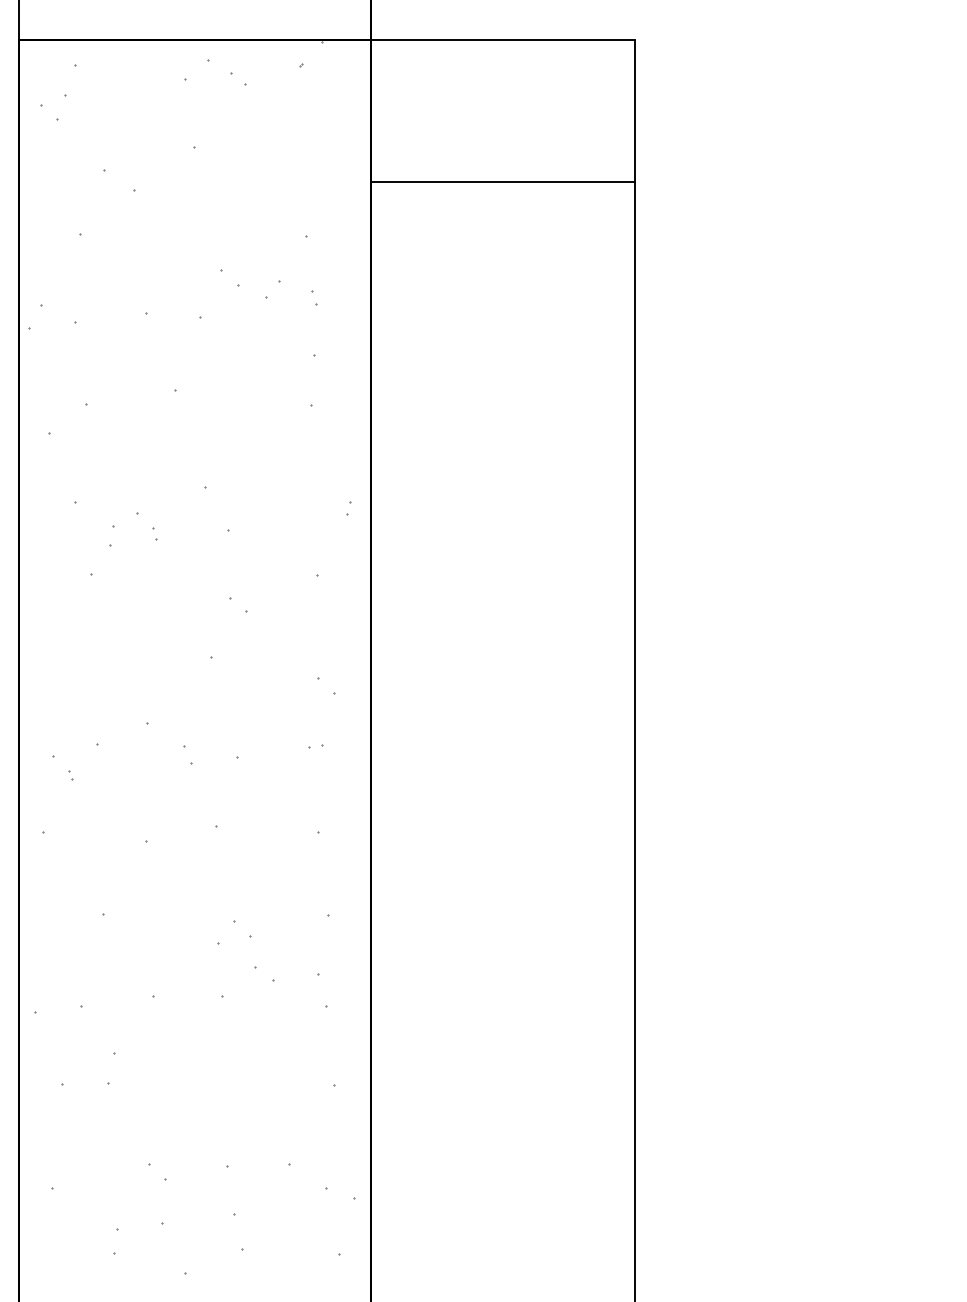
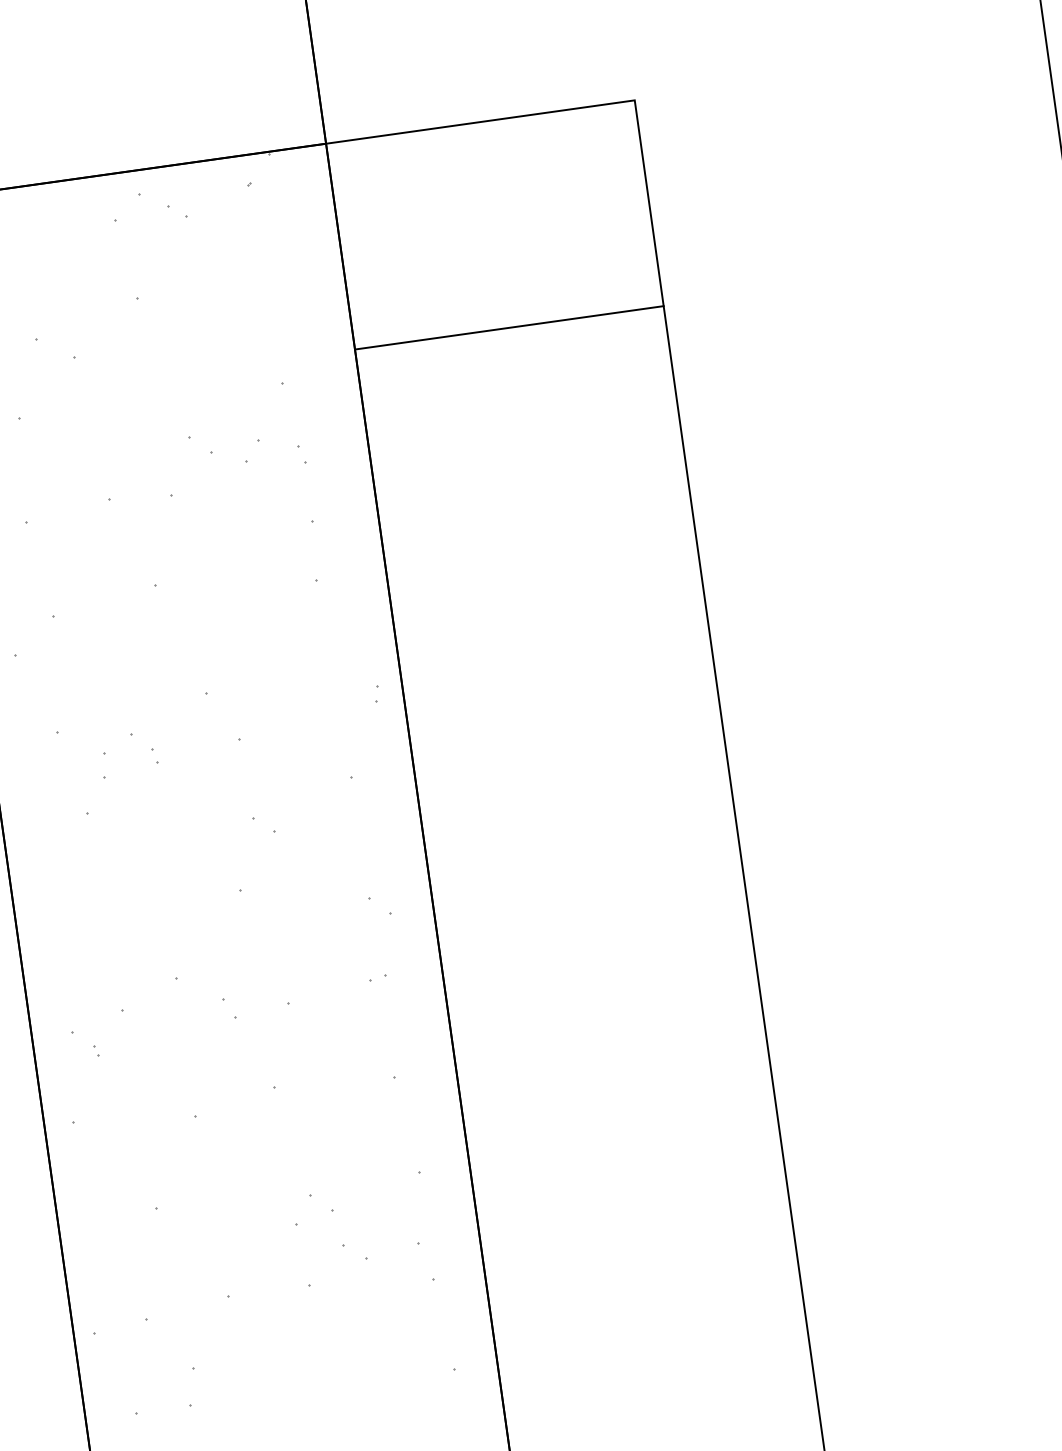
line: (502, 182) -> (508, 328), moved

